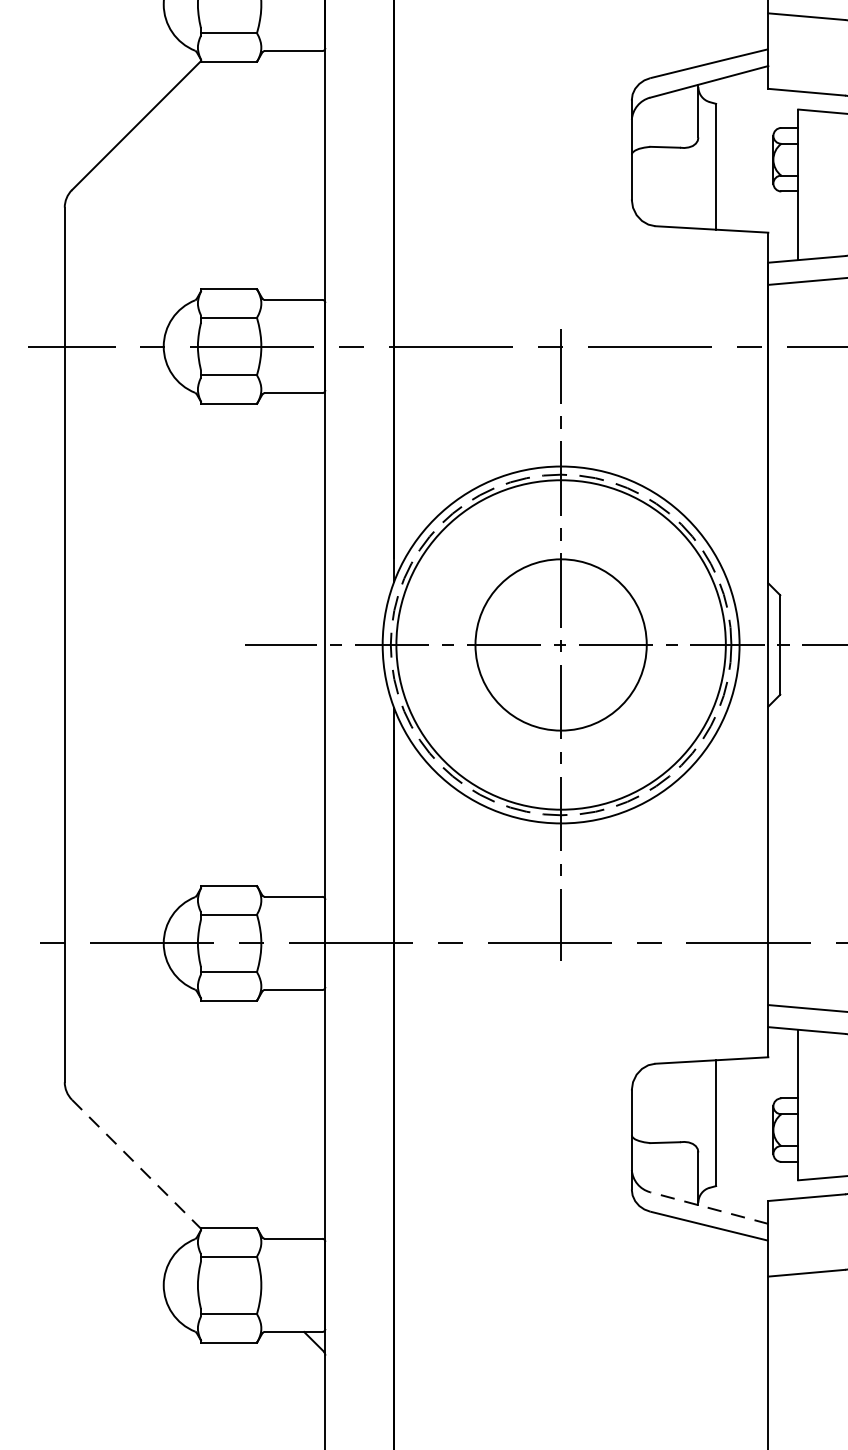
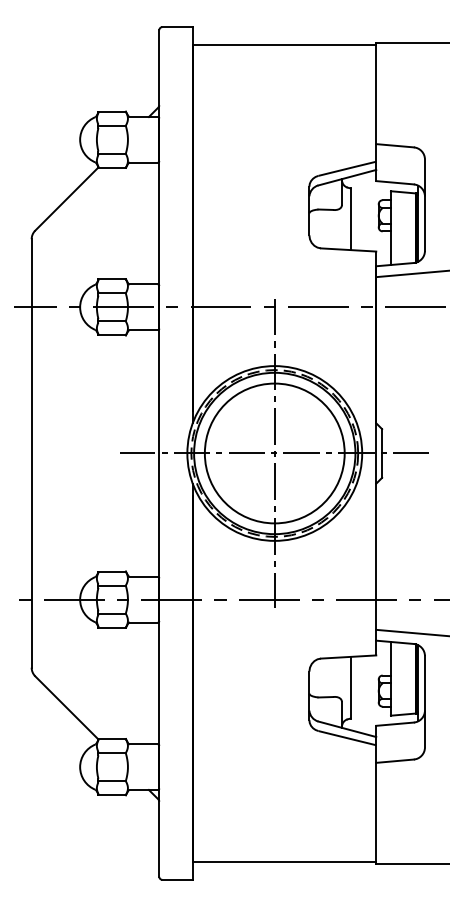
circle: (560, 644) -> (274, 453), size x1.67
line: (135, 1163) -> (66, 707), dashed -> solid
line: (709, 1208) -> (347, 729), dashed -> solid

